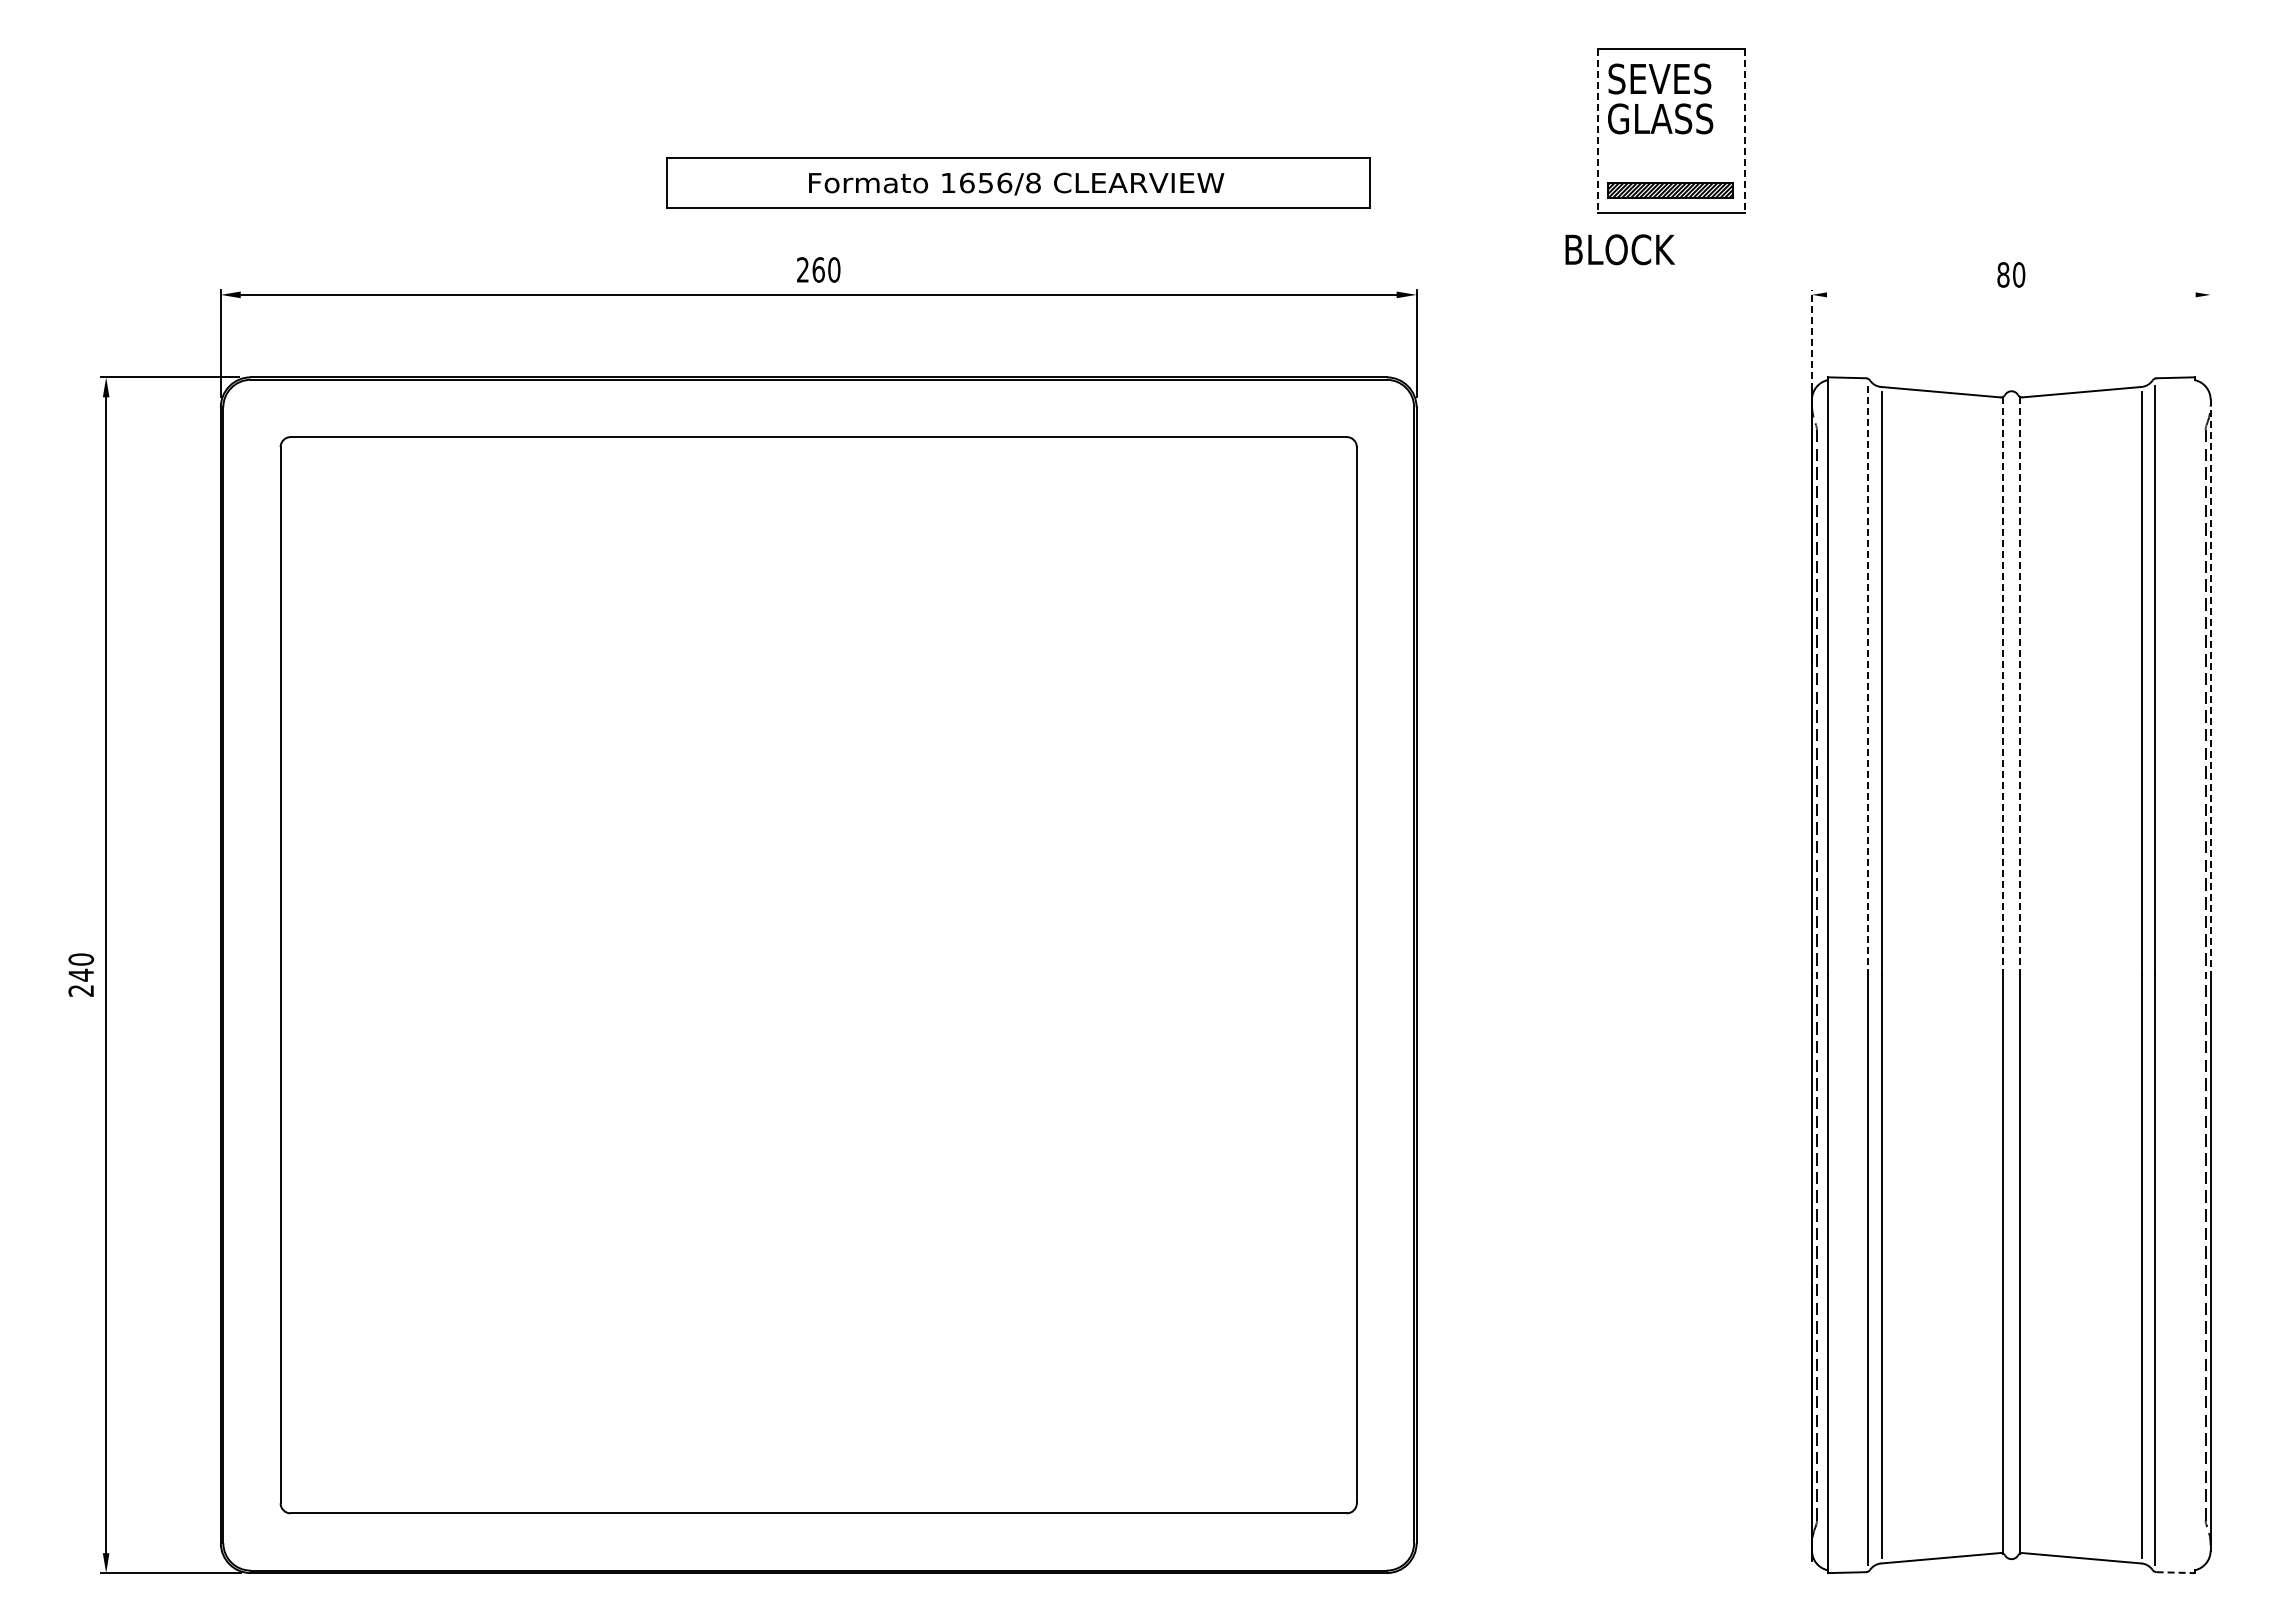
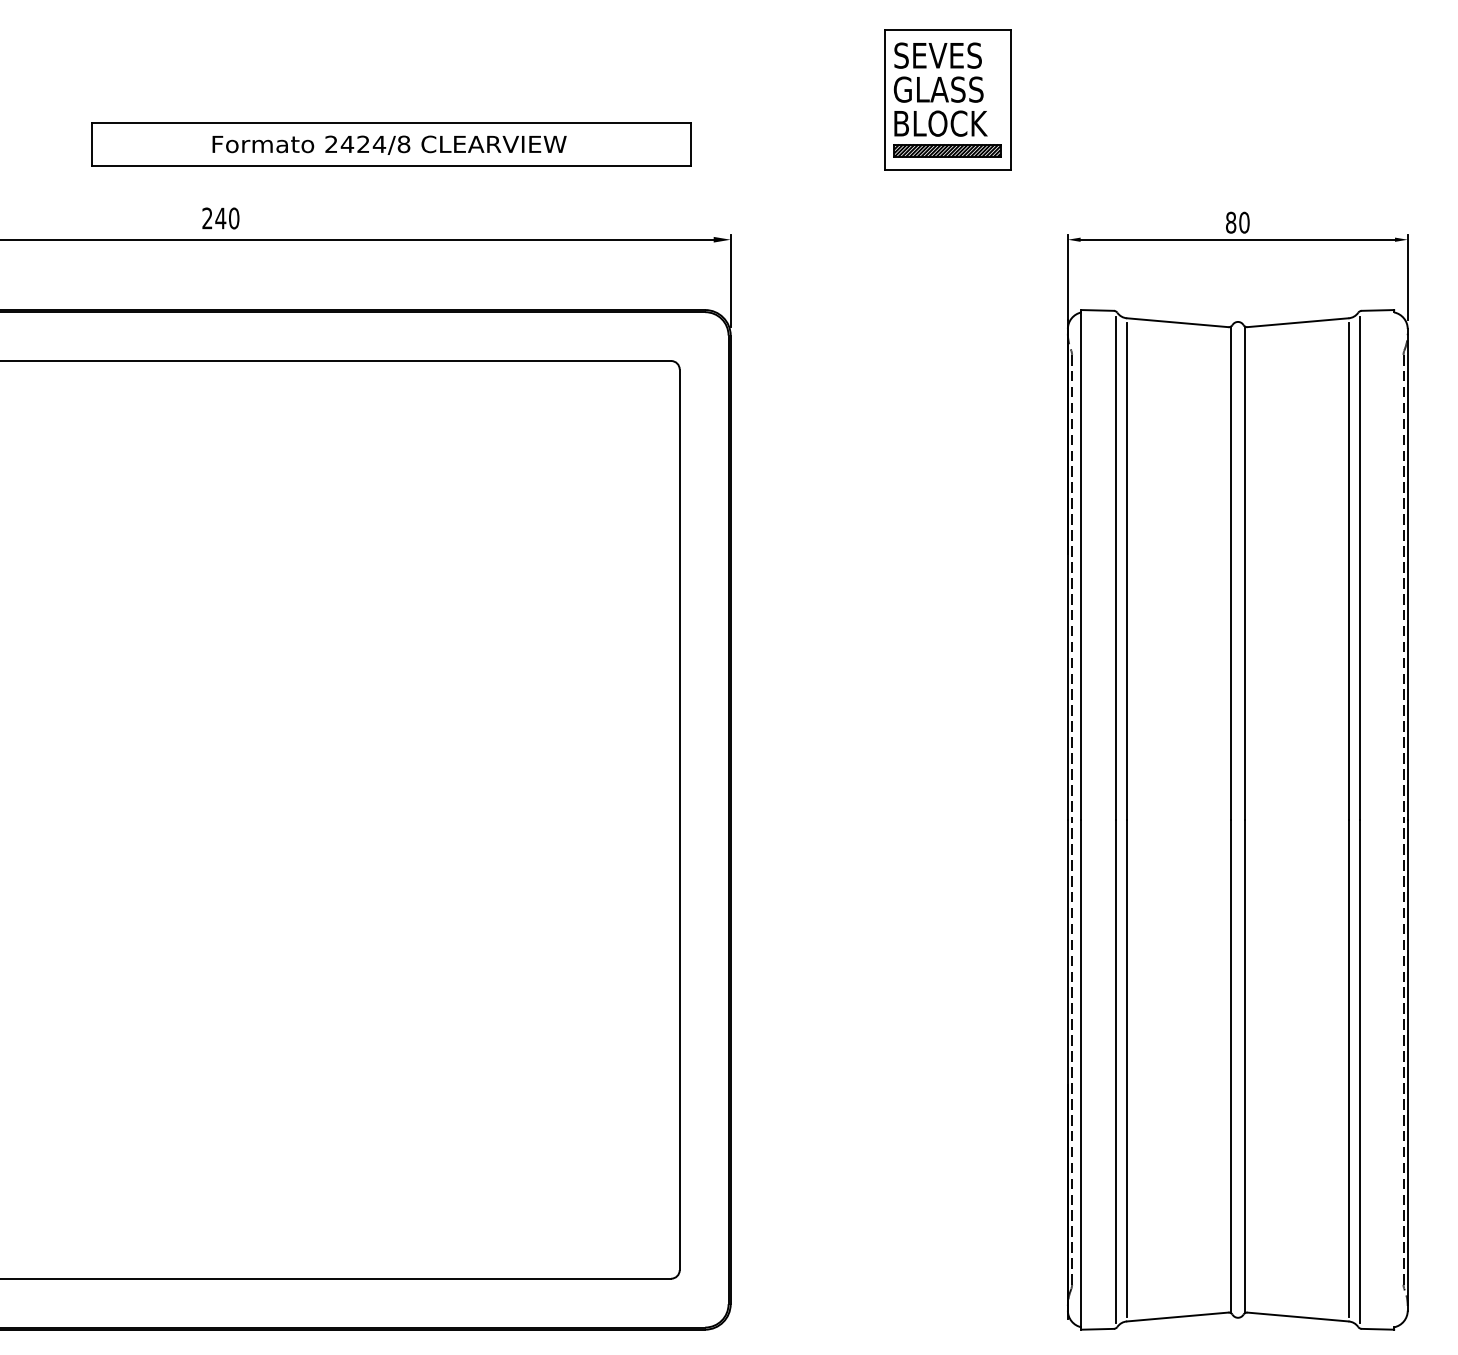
line: (1597, 131) -> (884, 100), dashed -> solid
line: (1744, 131) -> (1010, 100), dashed -> solid
text: (976, 182) -> (355, 143), 1656/8 -> 2424/8
text: (1619, 249) -> (940, 123), moved
text: (818, 269) -> (220, 218), 260 -> 240
line: (2010, 294) -> (1237, 239), added
line: (1812, 339) -> (1068, 277), dashed -> solid
line: (2210, 339) -> (1407, 277), added
line: (1868, 680) -> (1116, 568), dashed -> solid
line: (2003, 686) -> (1231, 573), dashed -> solid
line: (2020, 686) -> (1245, 573), dashed -> solid
line: (2210, 687) -> (1407, 574), dashed -> solid
line: (2176, 1572) -> (1378, 1329), dashed -> solid

